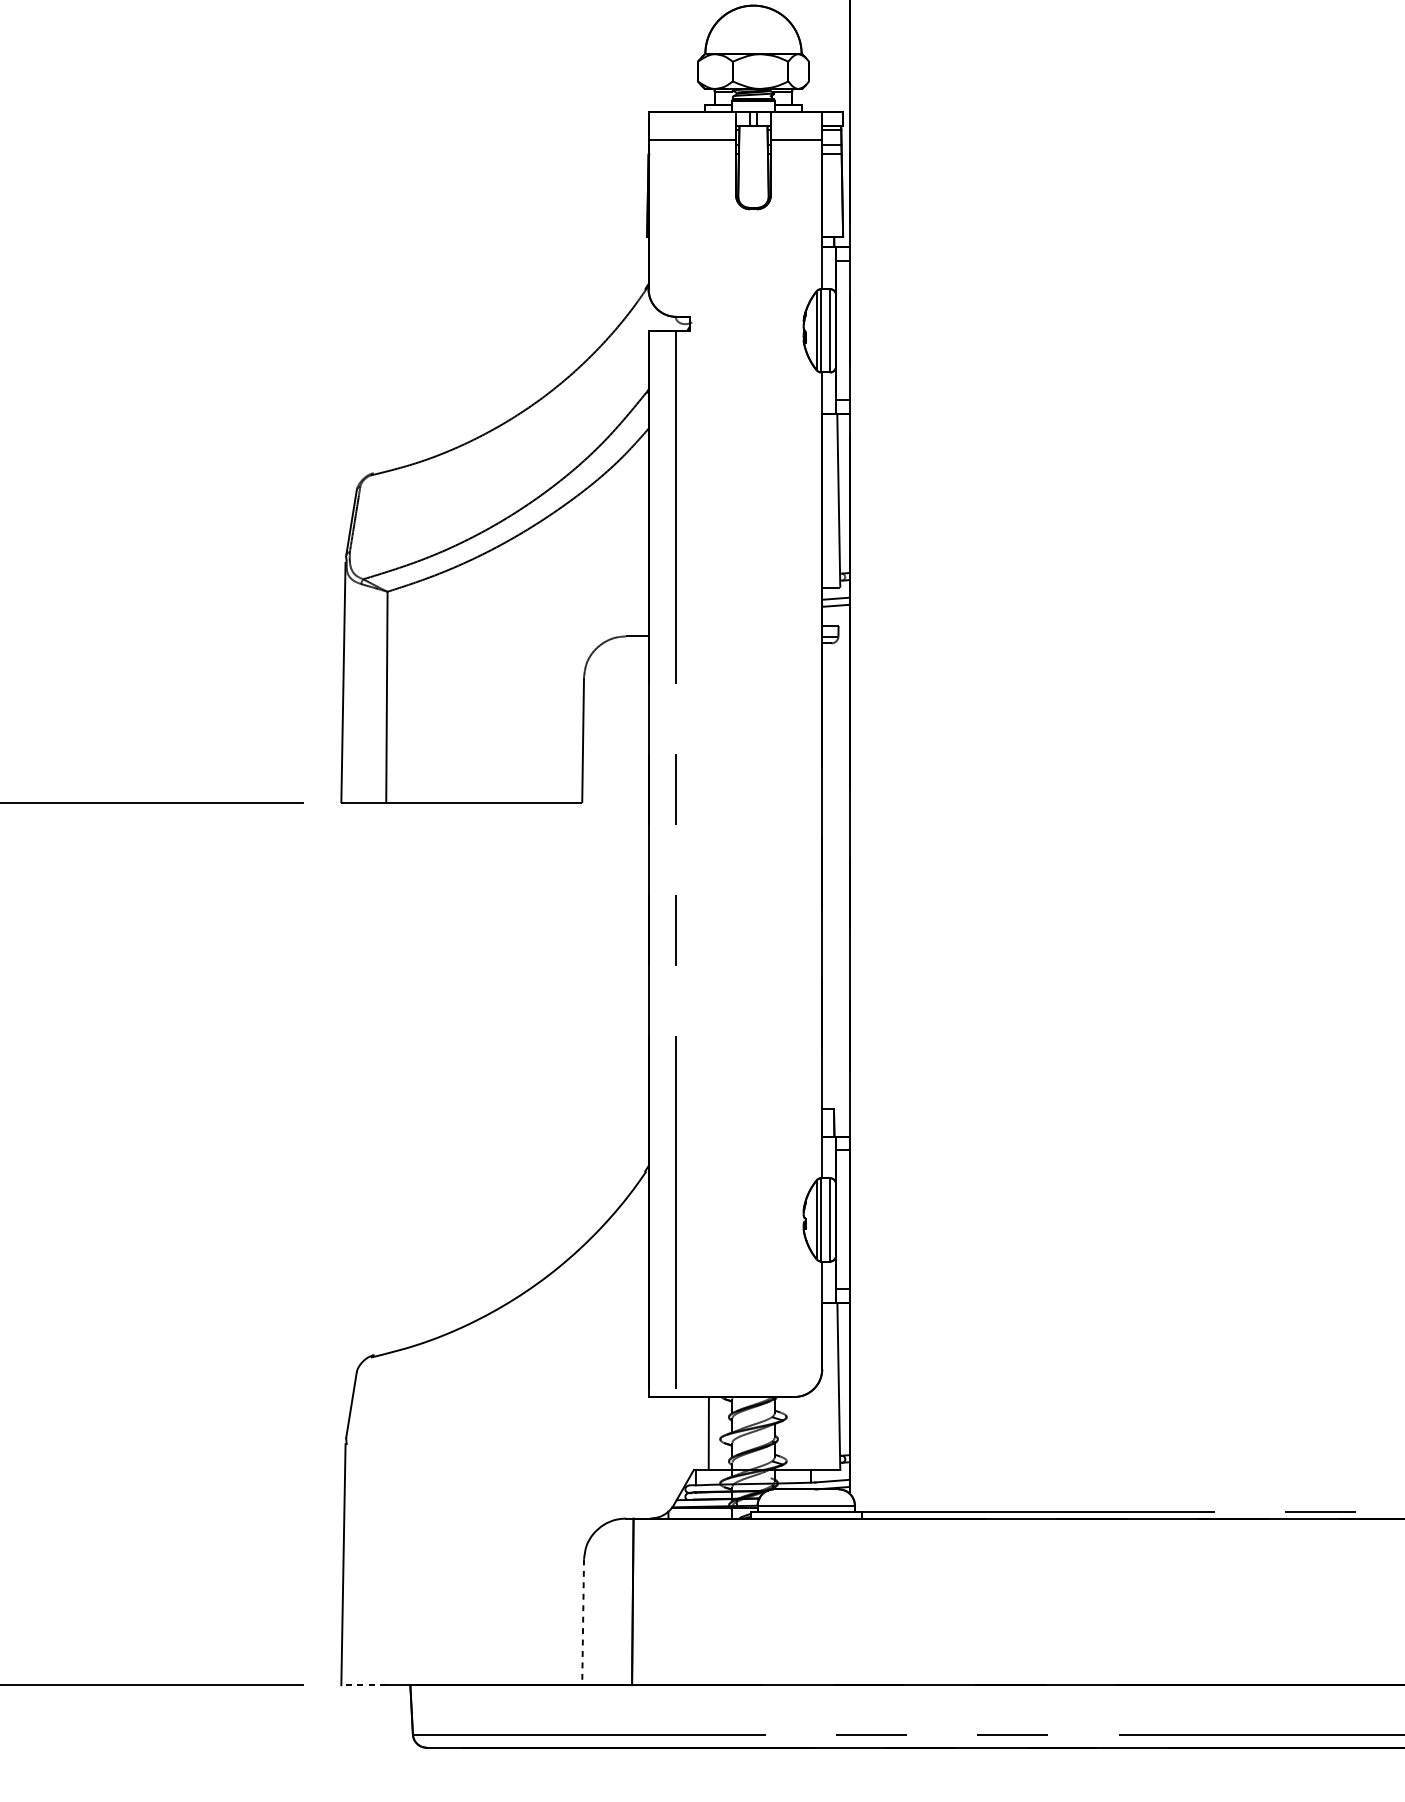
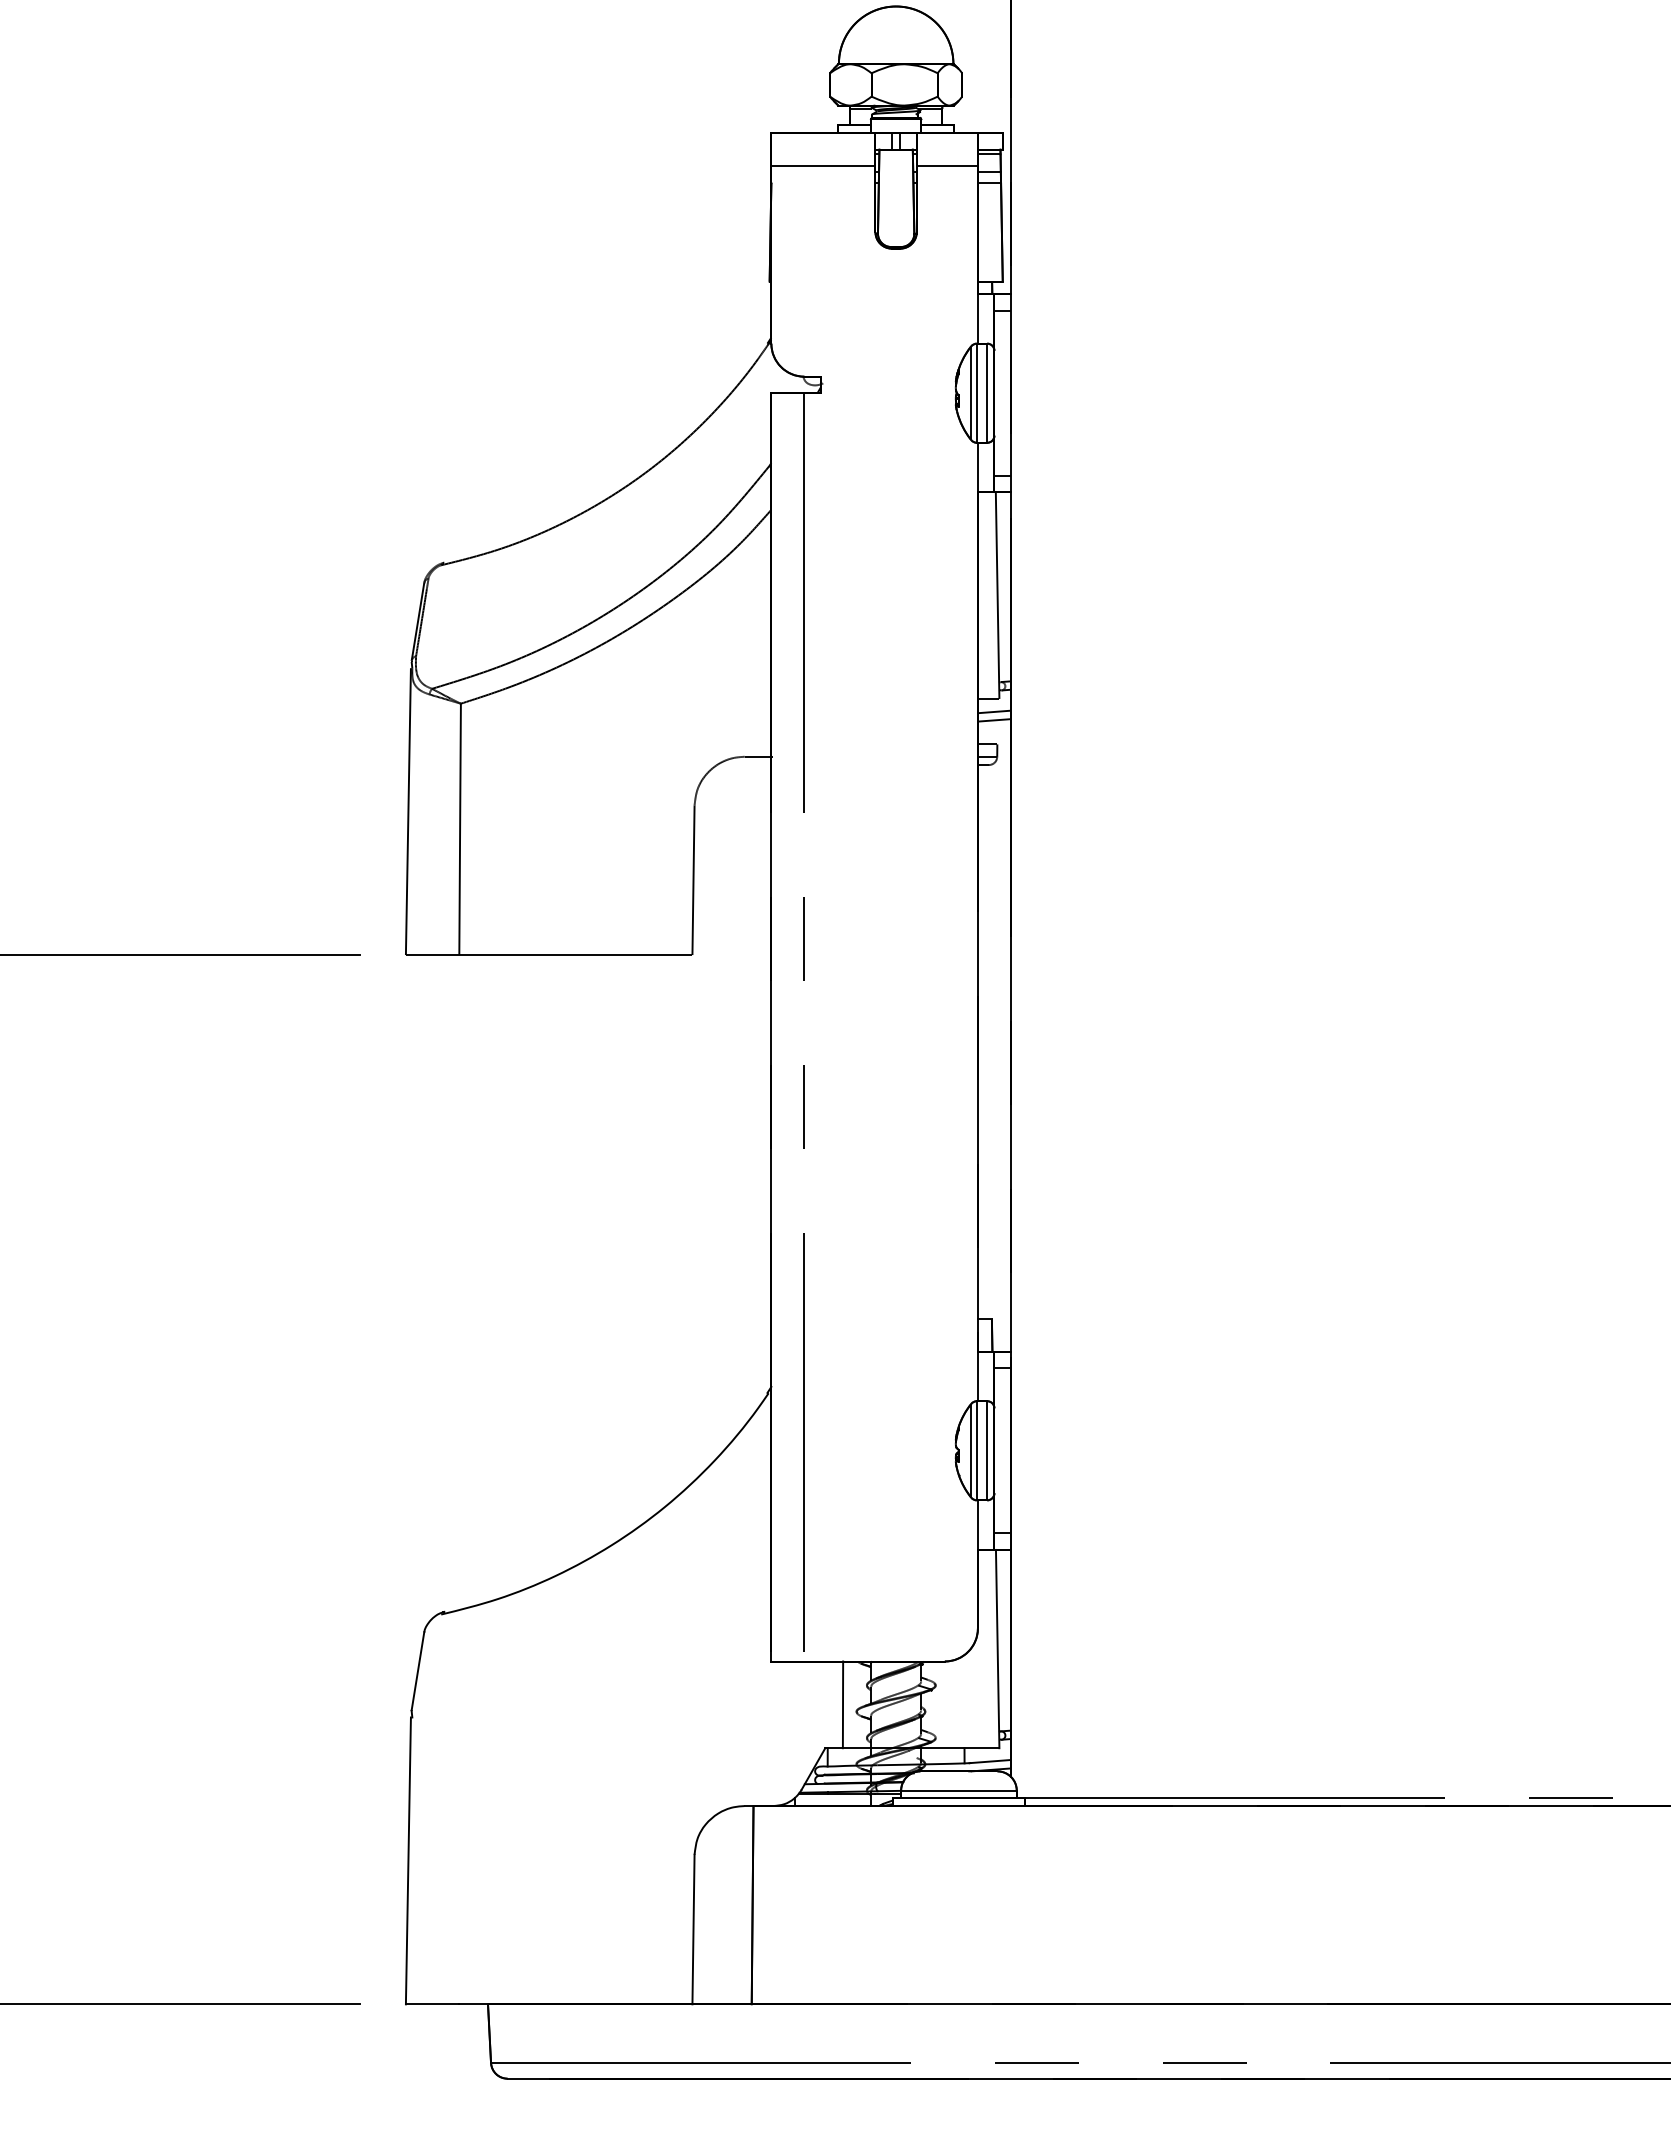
line: (583, 1622) -> (693, 1929), dashed -> solid
line: (363, 1685) -> (432, 2004), dashed -> solid

